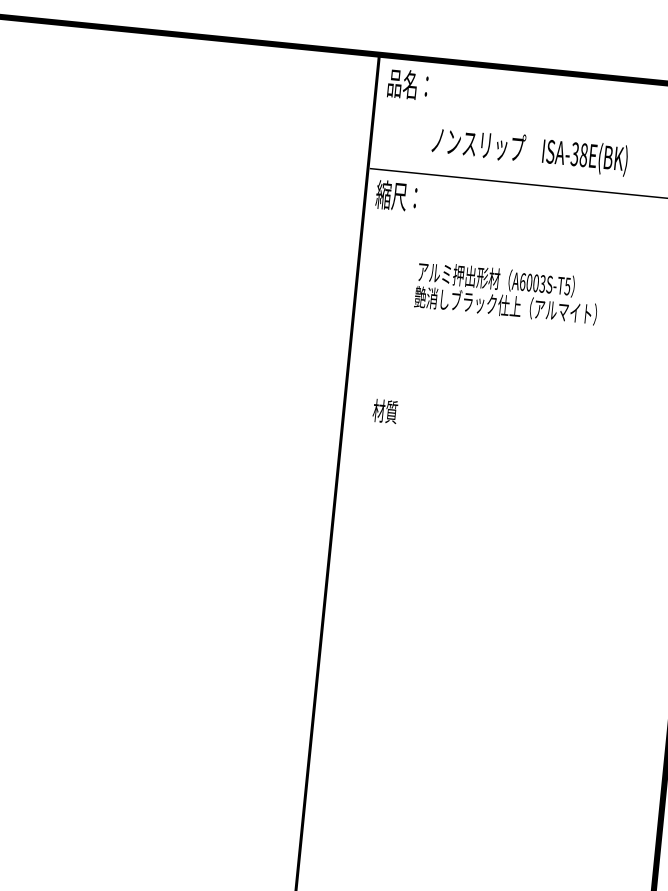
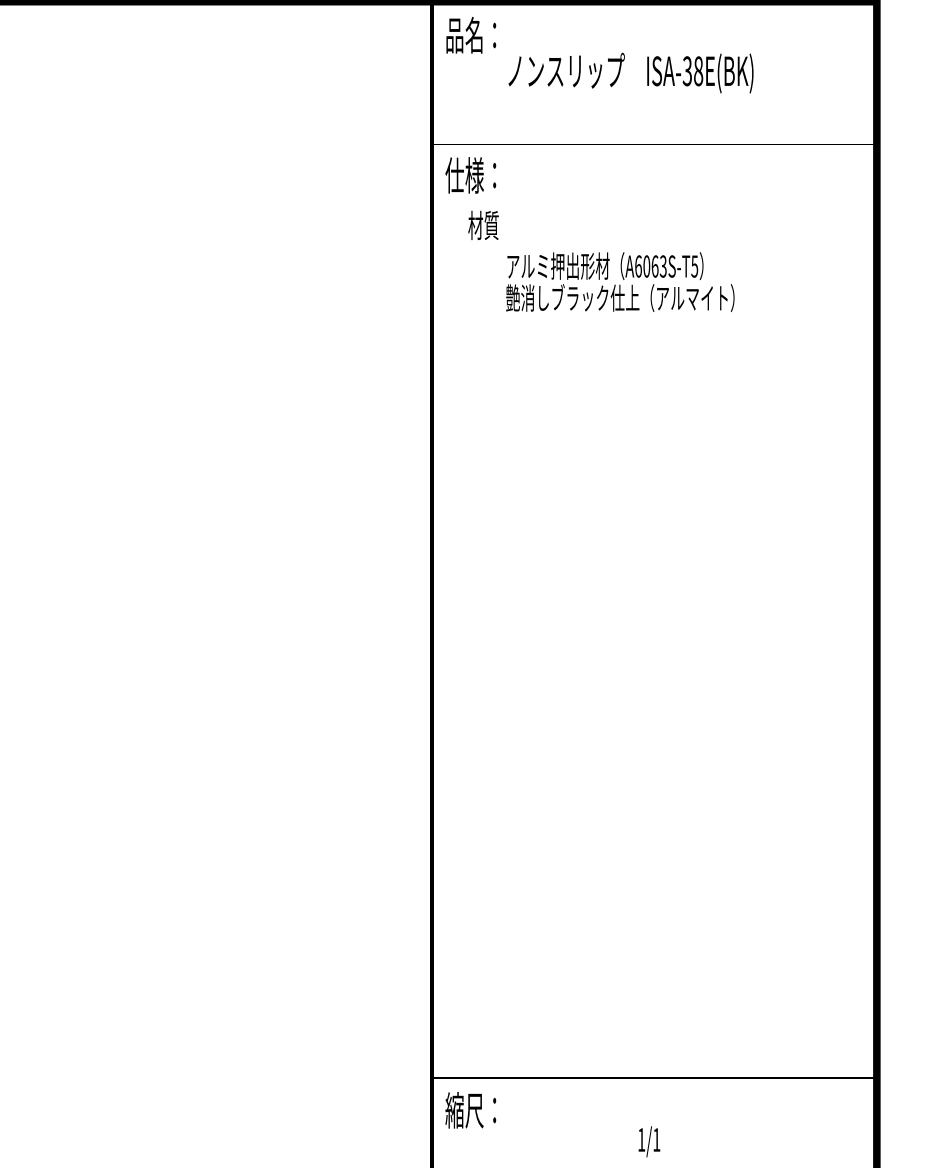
text: (529, 150) -> (630, 72), moved
text: (391, 195) -> (464, 175), 縮尺： -> 仕様：
text: (535, 283) -> (654, 266), A6003S-T5 -> A6063S-T5
text: (385, 410) -> (483, 224), moved

